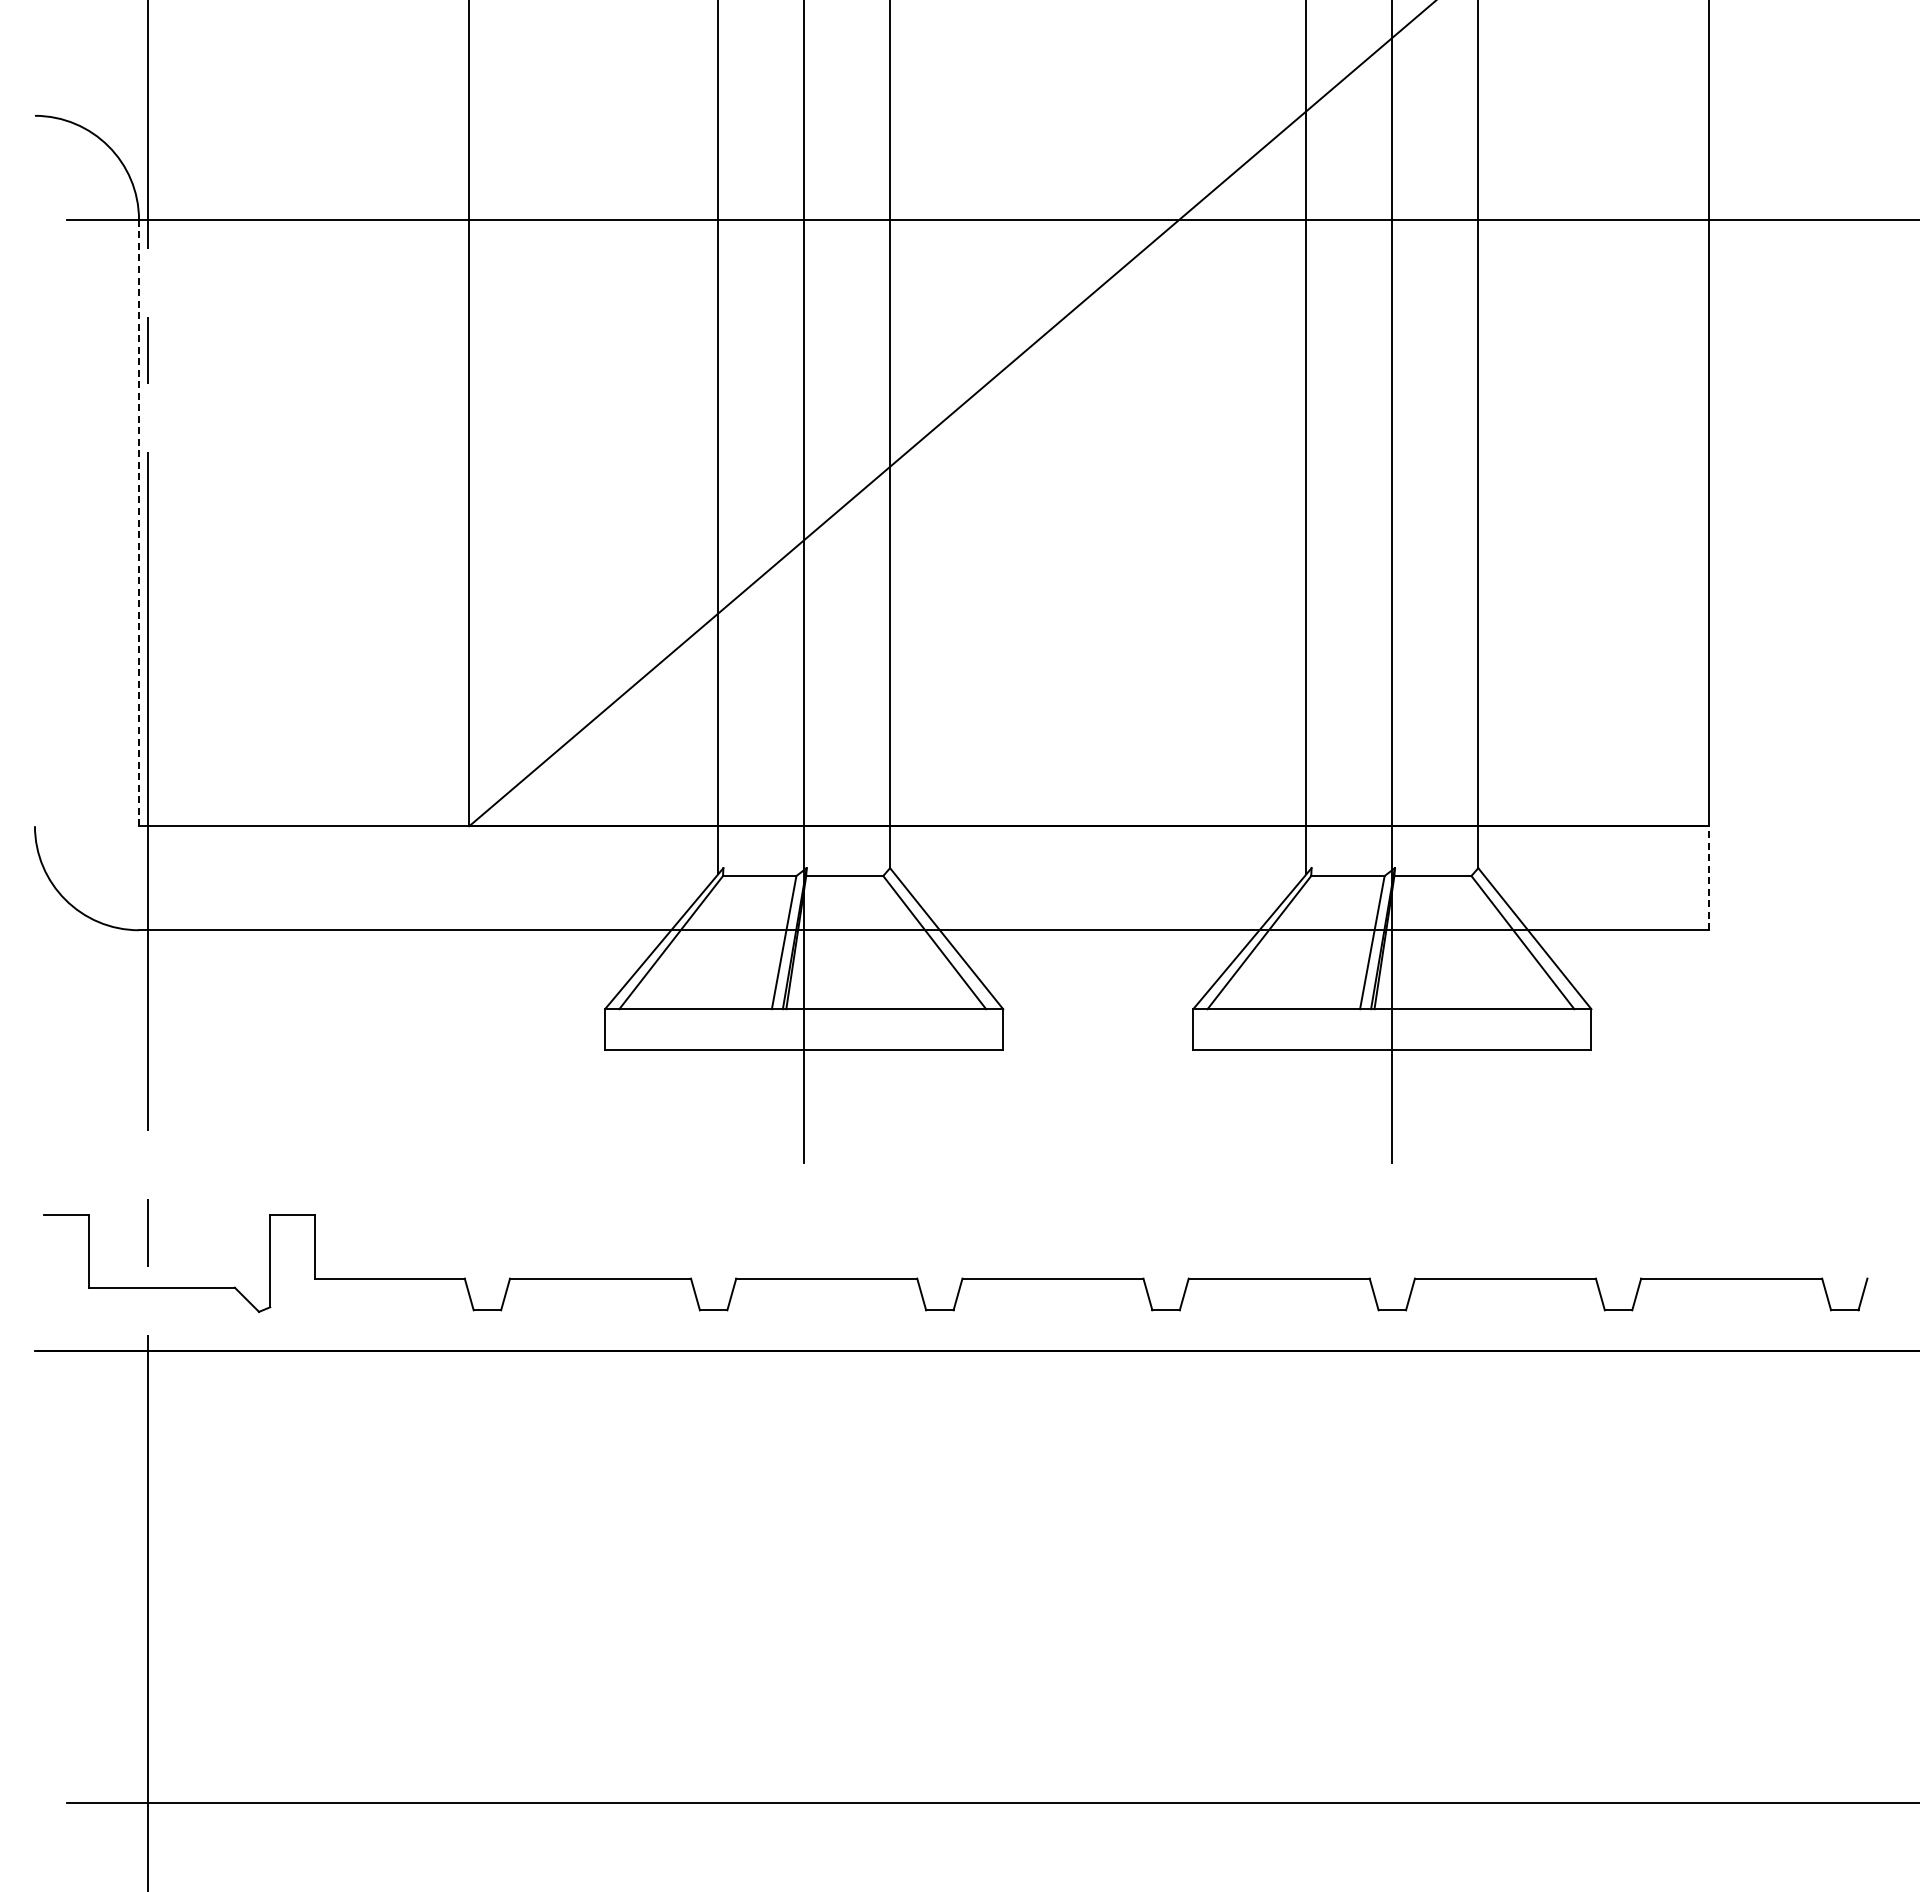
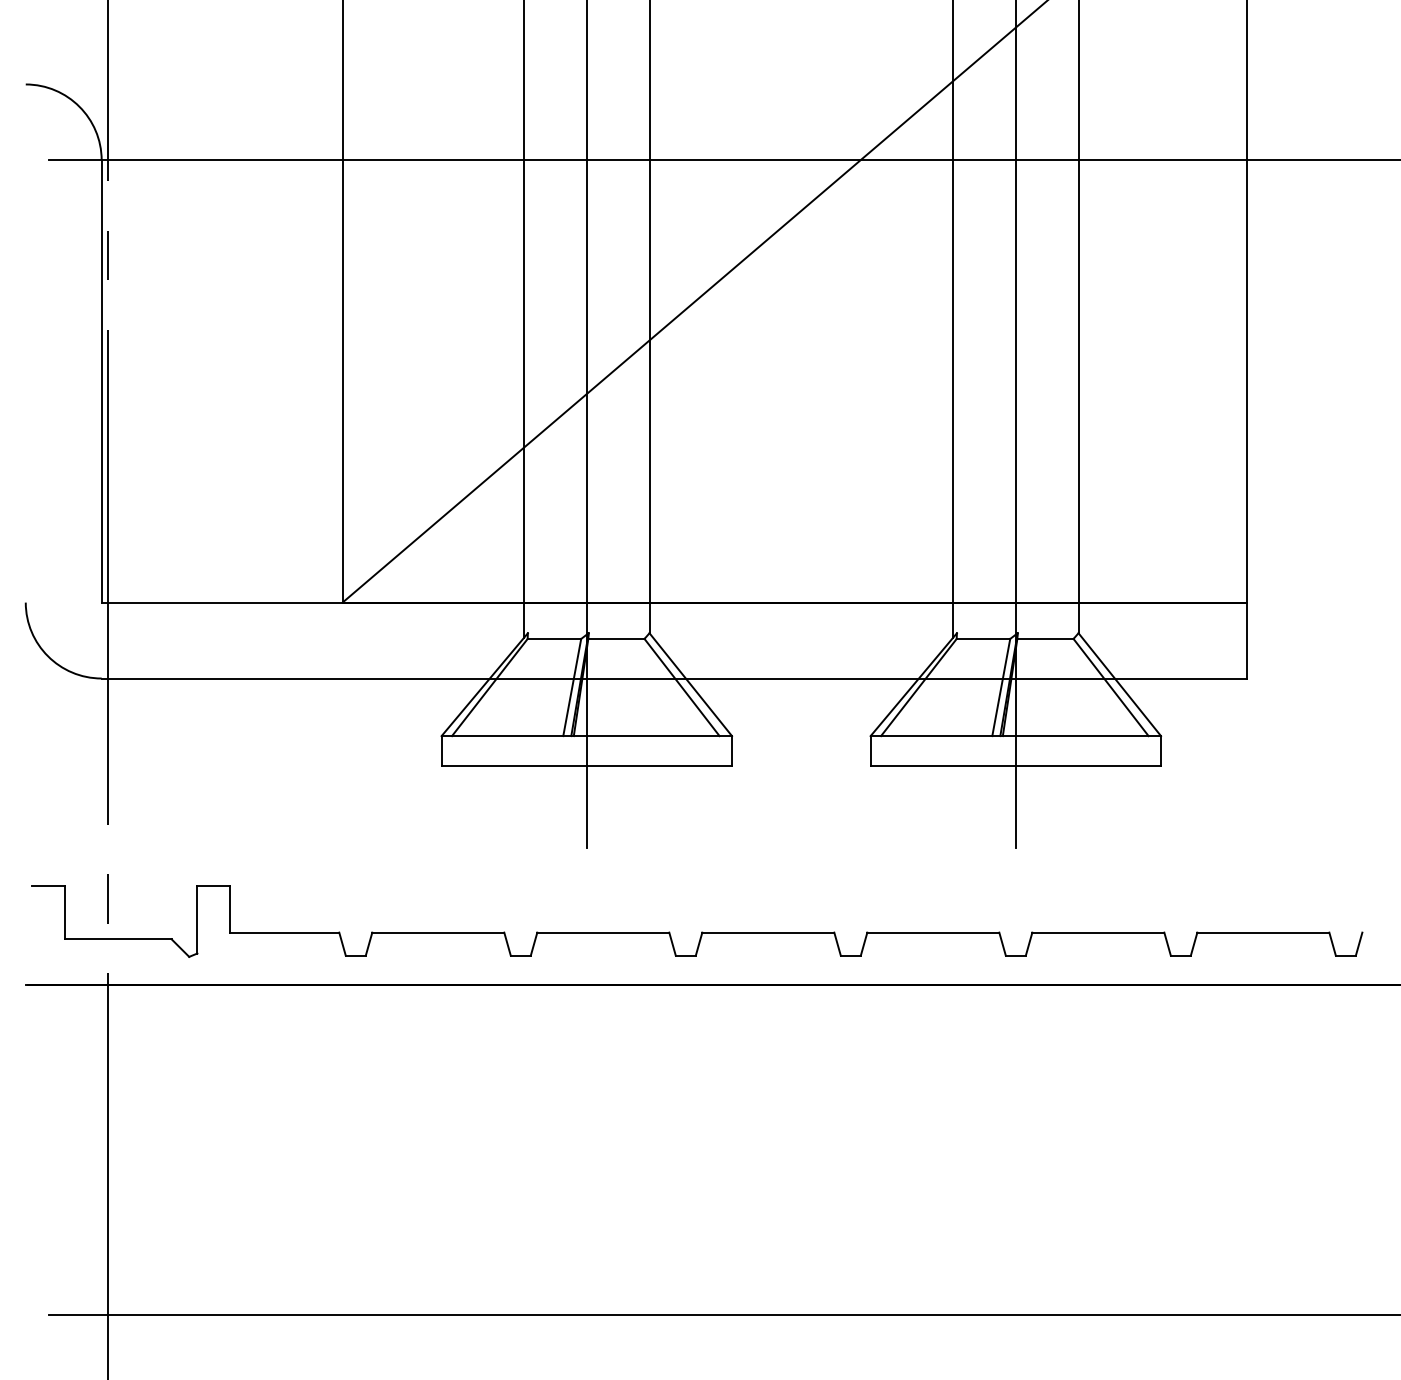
line: (139, 523) -> (102, 381), dashed -> solid
line: (1709, 877) -> (1247, 640), dashed -> solid

